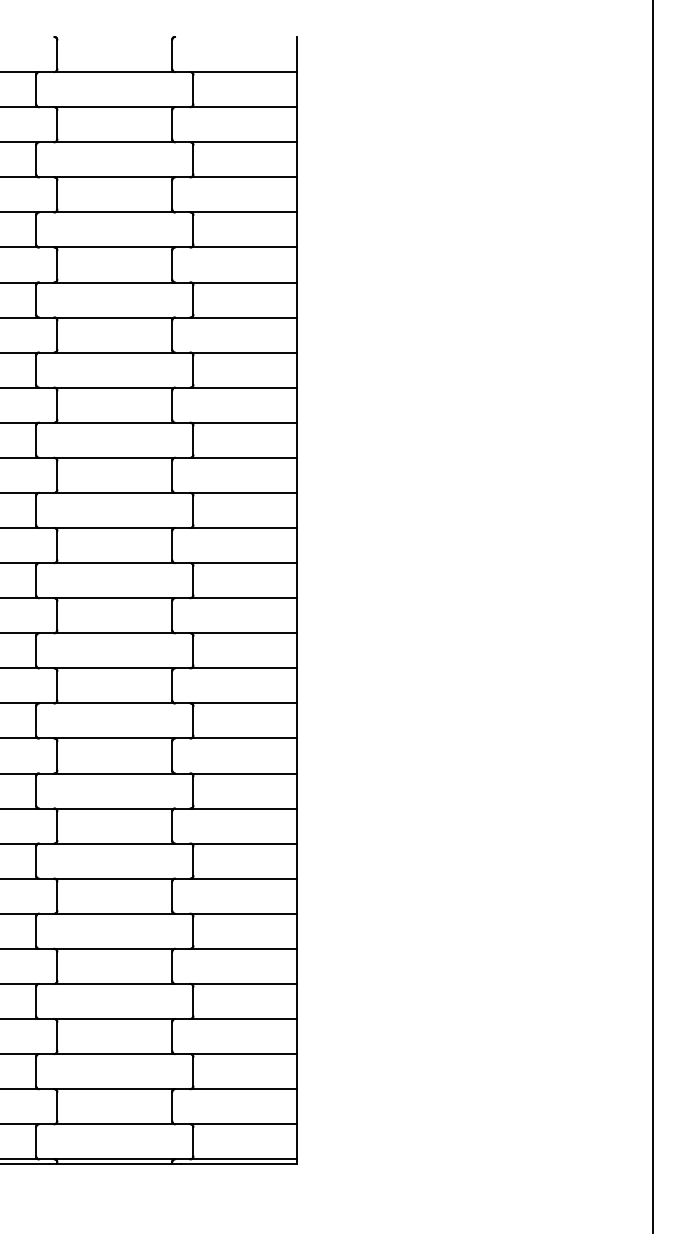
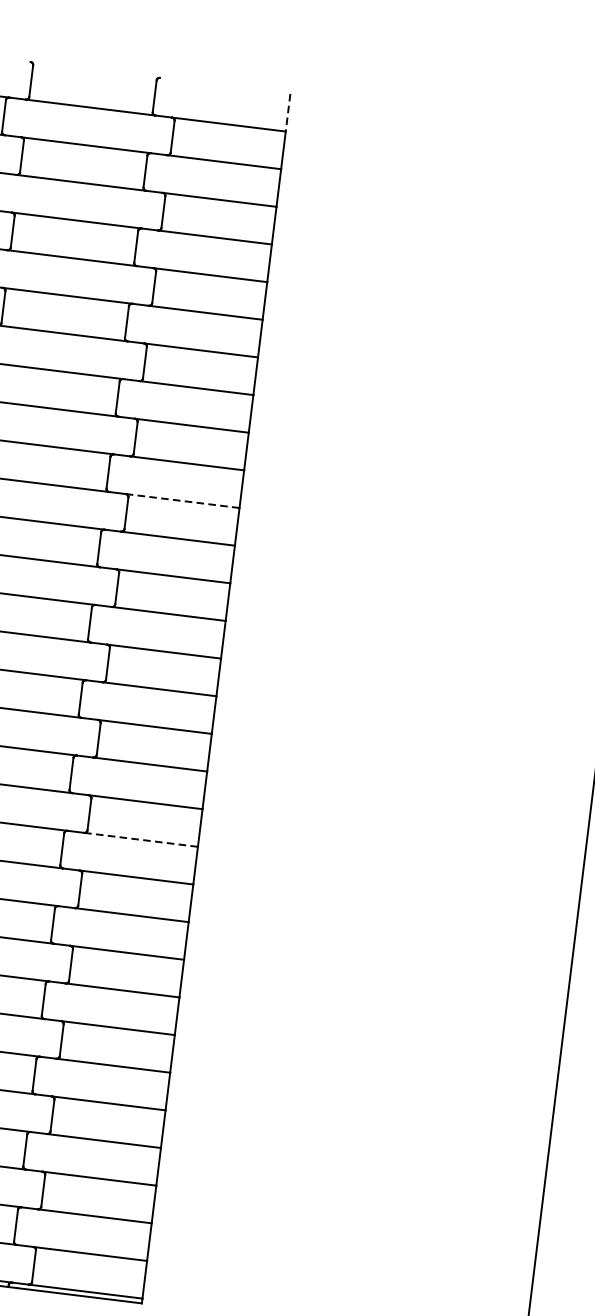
line: (296, 54) -> (288, 112), solid -> dashed
line: (243, 422) -> (182, 500), solid -> dashed
line: (243, 738) -> (141, 839), solid -> dashed

